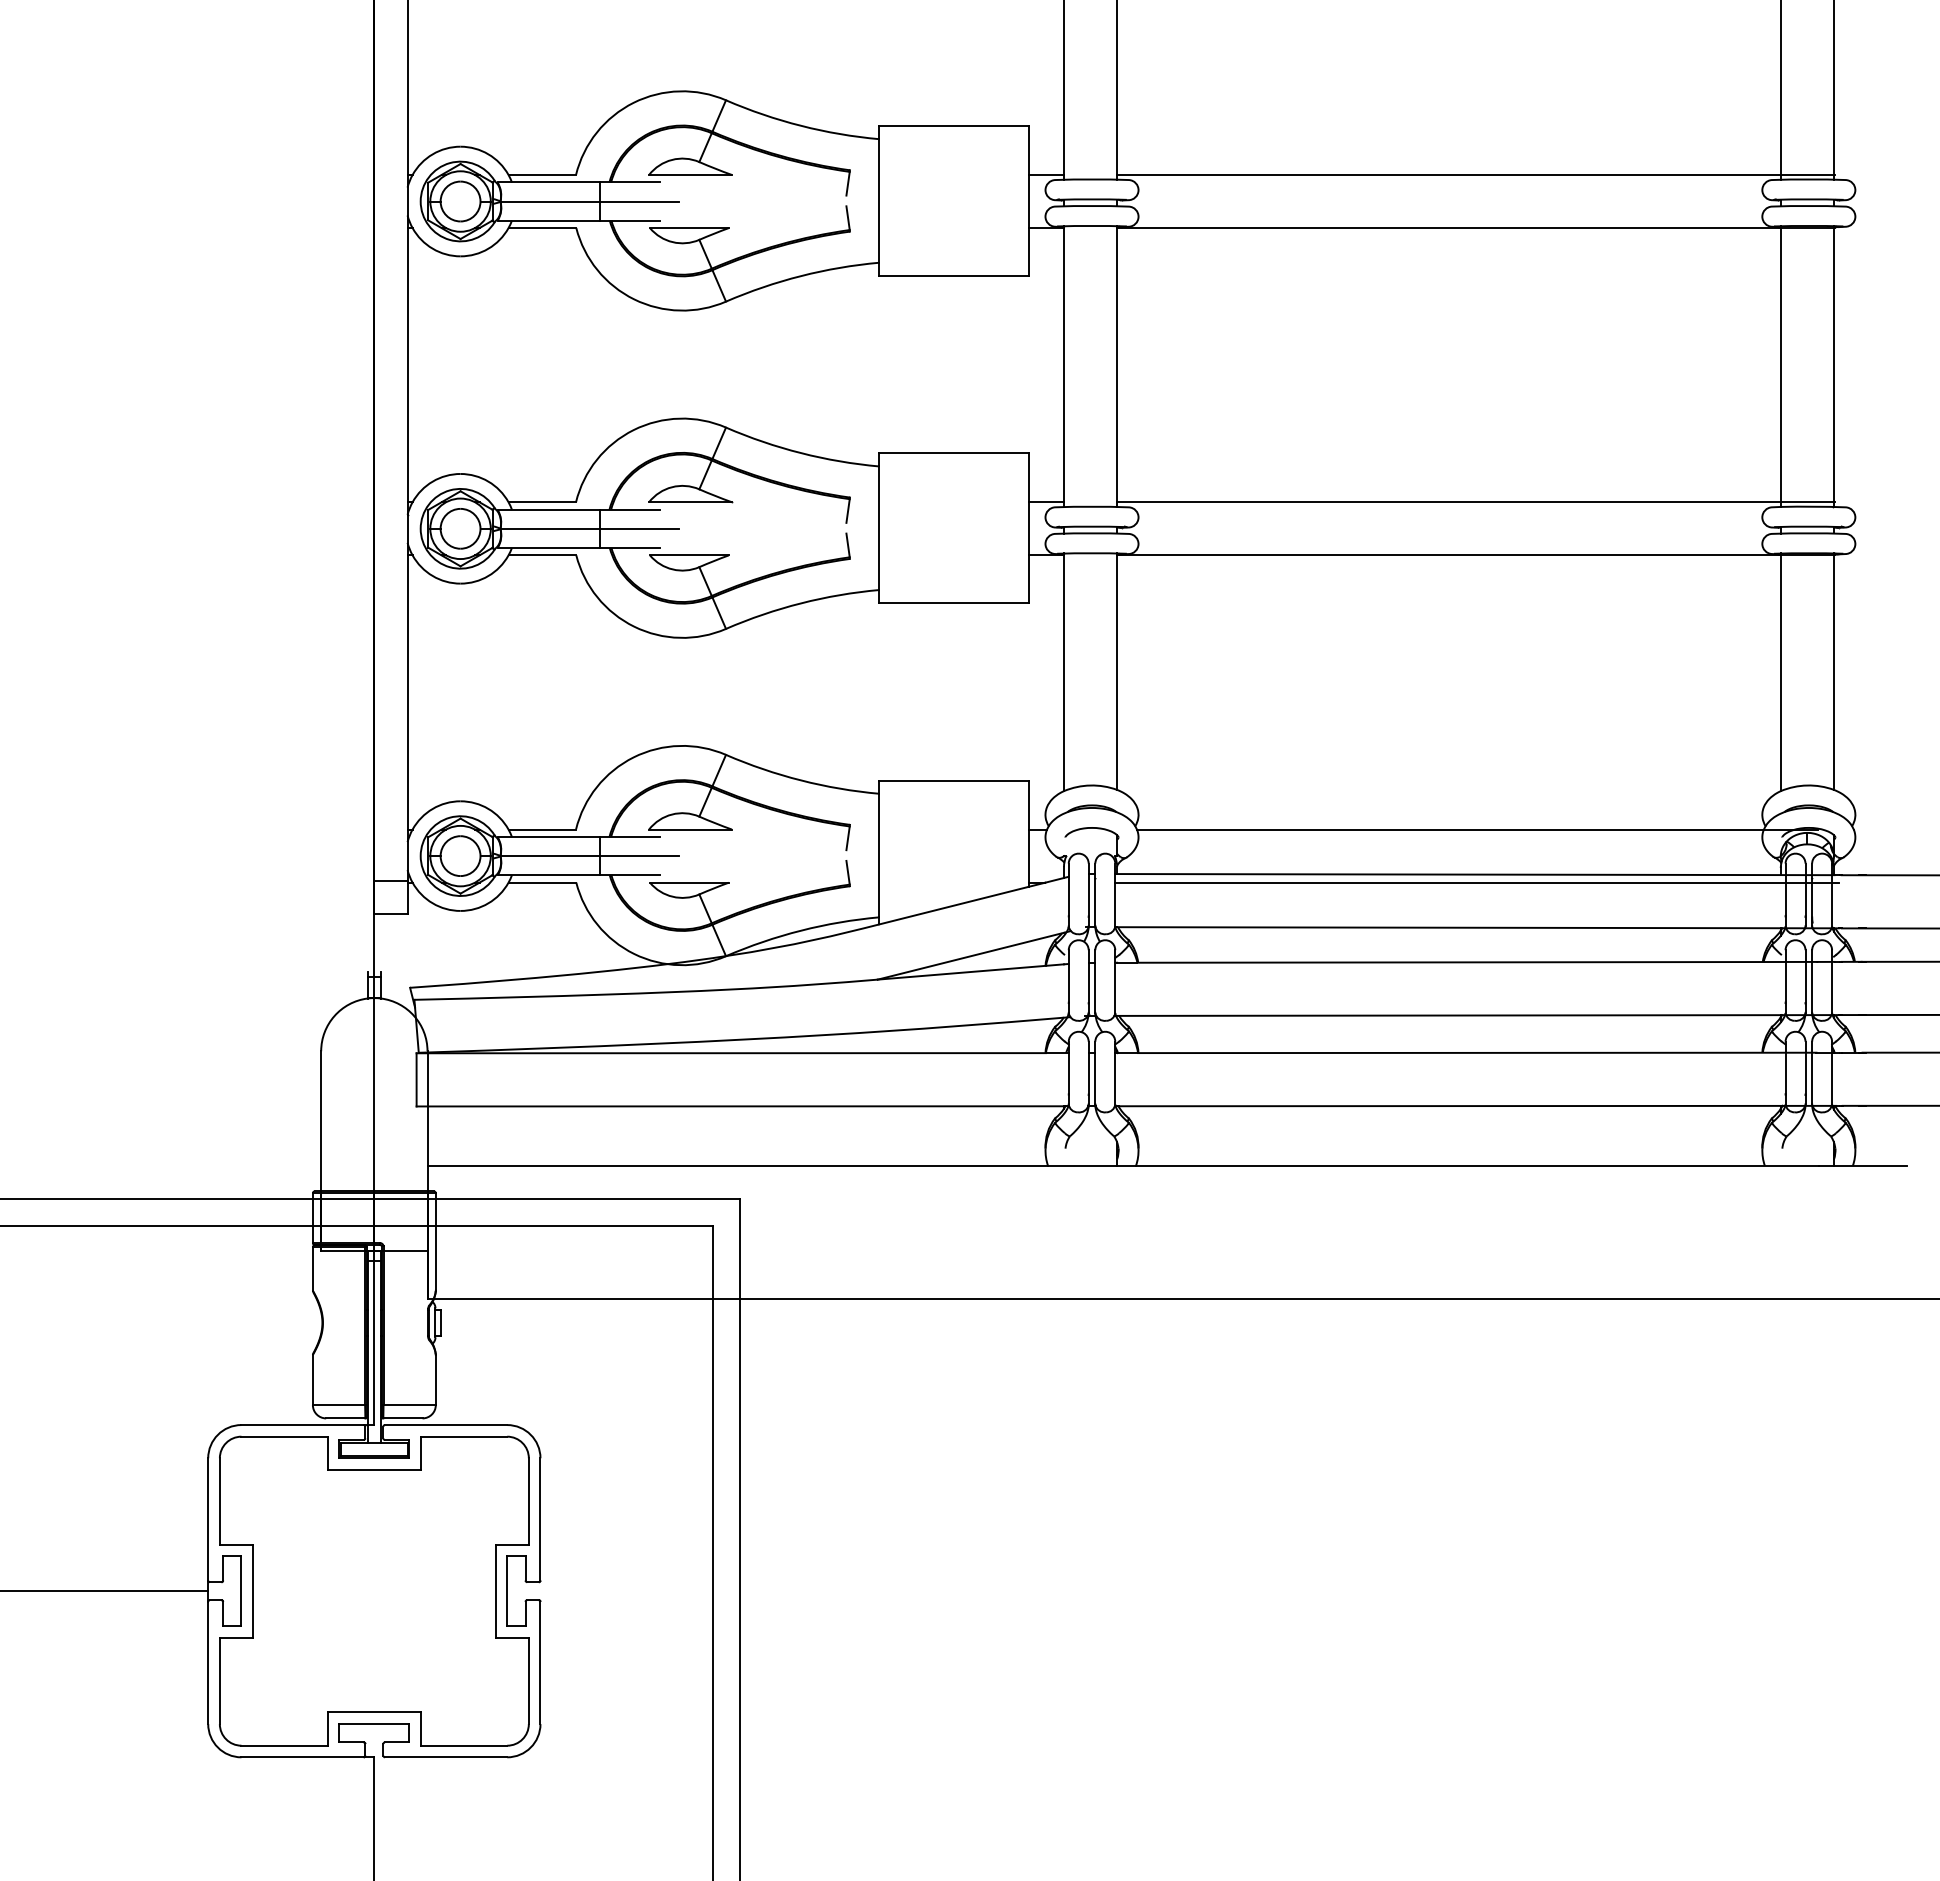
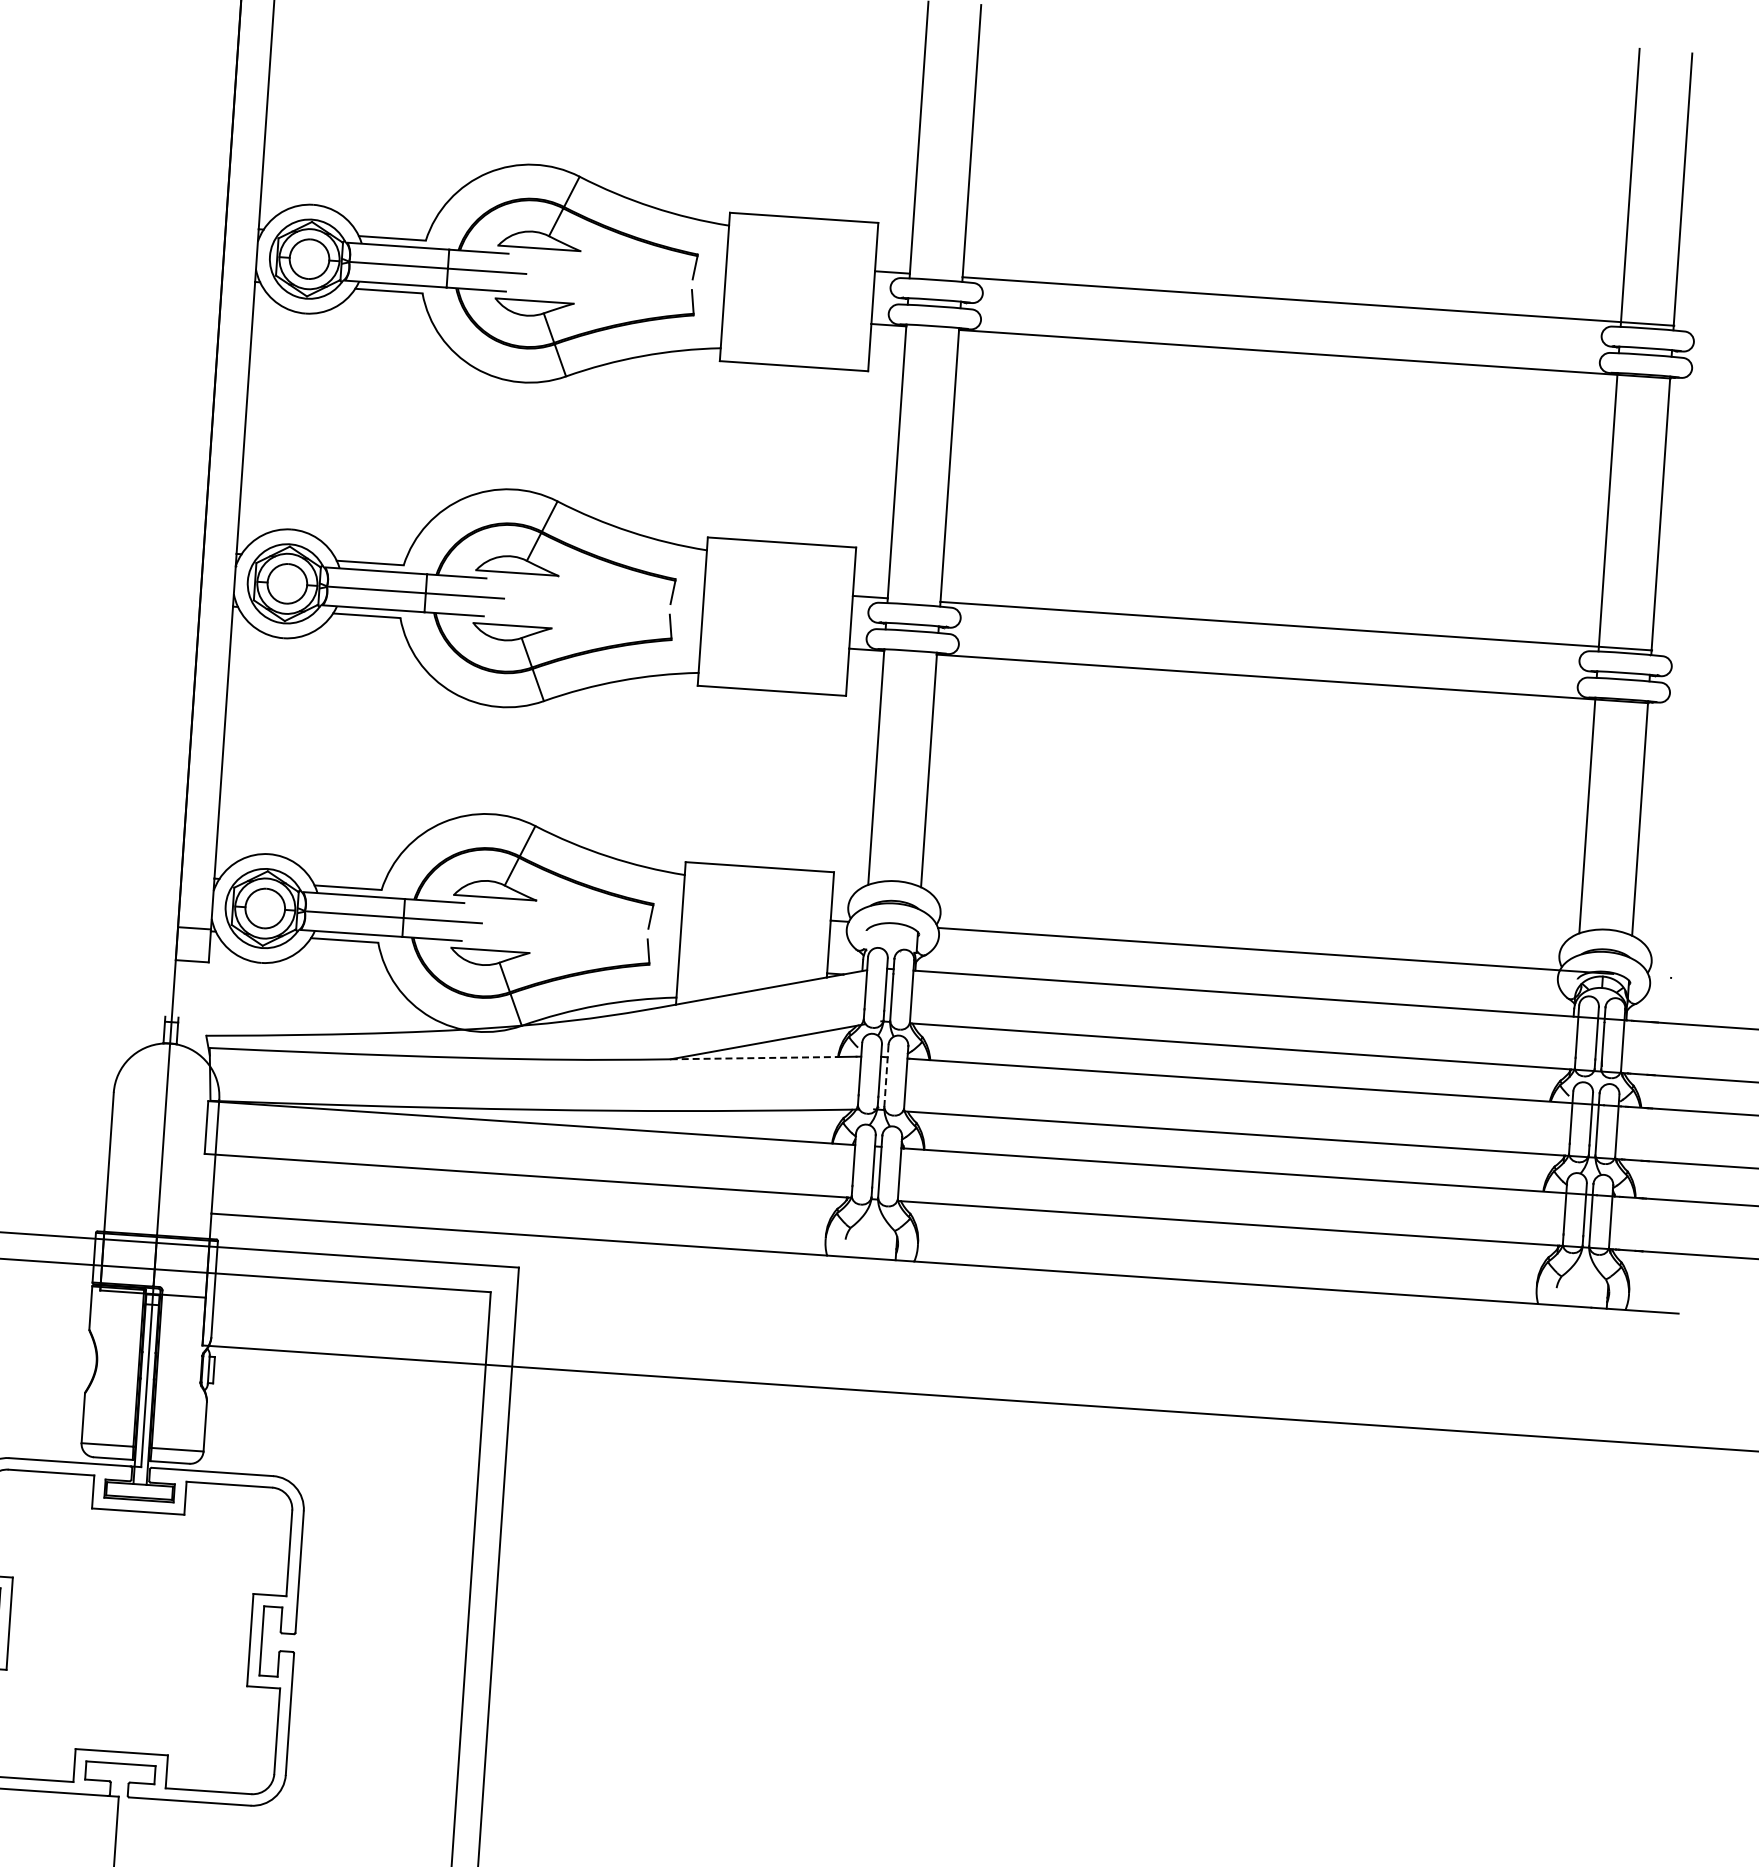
line: (1477, 882) -> (1272, 1003), removed
line: (962, 972) -> (755, 1057), solid -> dashed
line: (1095, 981) -> (886, 1075), solid -> dashed

